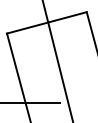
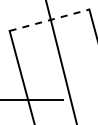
line: (47, 23) -> (50, 20), solid -> dashed

